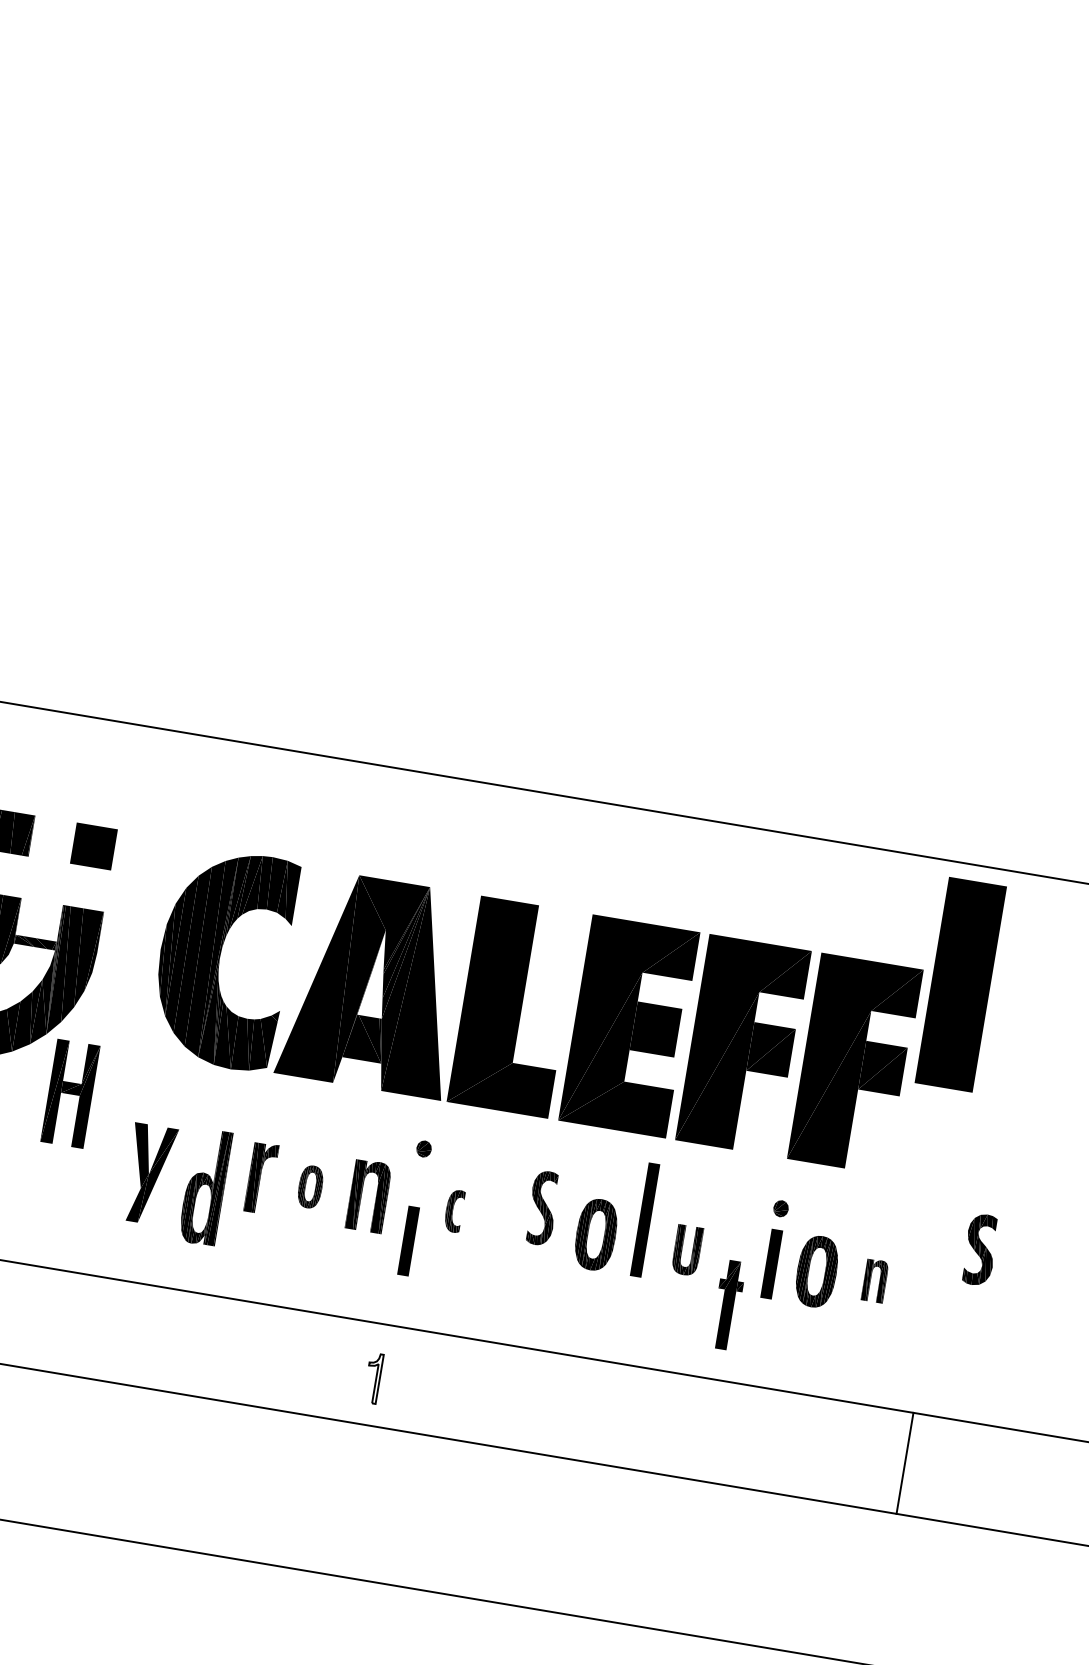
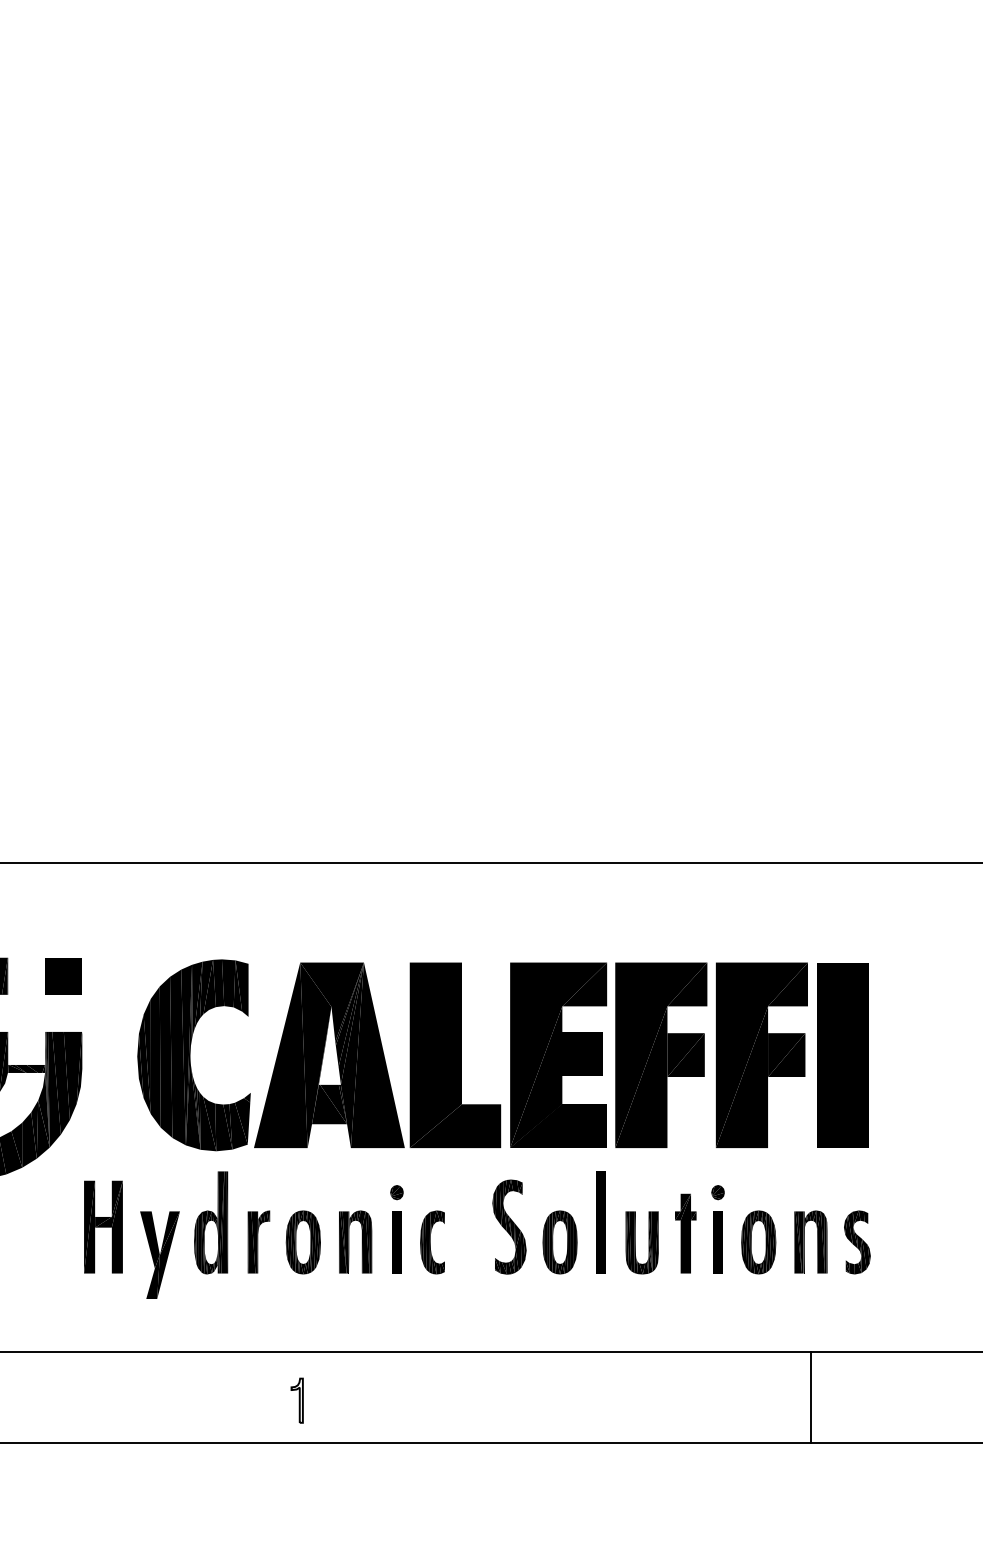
part: (960, 984) -> (842, 1055), moved
part: (70, 1093) -> (103, 1226), moved
part: (205, 1186) -> (211, 1222), moved
part: (309, 1186) -> (302, 1242), size x1.67
part: (542, 1207) -> (509, 1226), size x1.43
part: (454, 1211) -> (432, 1242), size x1.67
part: (408, 1241) -> (396, 1242), moved
part: (686, 1249) -> (641, 1242), size x1.43
part: (980, 1249) -> (857, 1242), moved
part: (874, 1280) -> (810, 1241), size x1.67
part: (727, 1304) -> (685, 1233), moved
part: (372, 1377) -> (296, 1400), moved
line: (904, 1462) -> (810, 1396), moved

